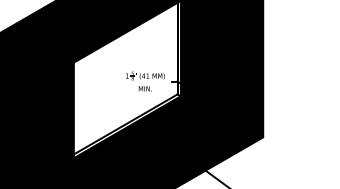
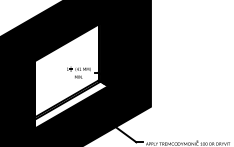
fill: (133, 133) -> (71, 104), removed

